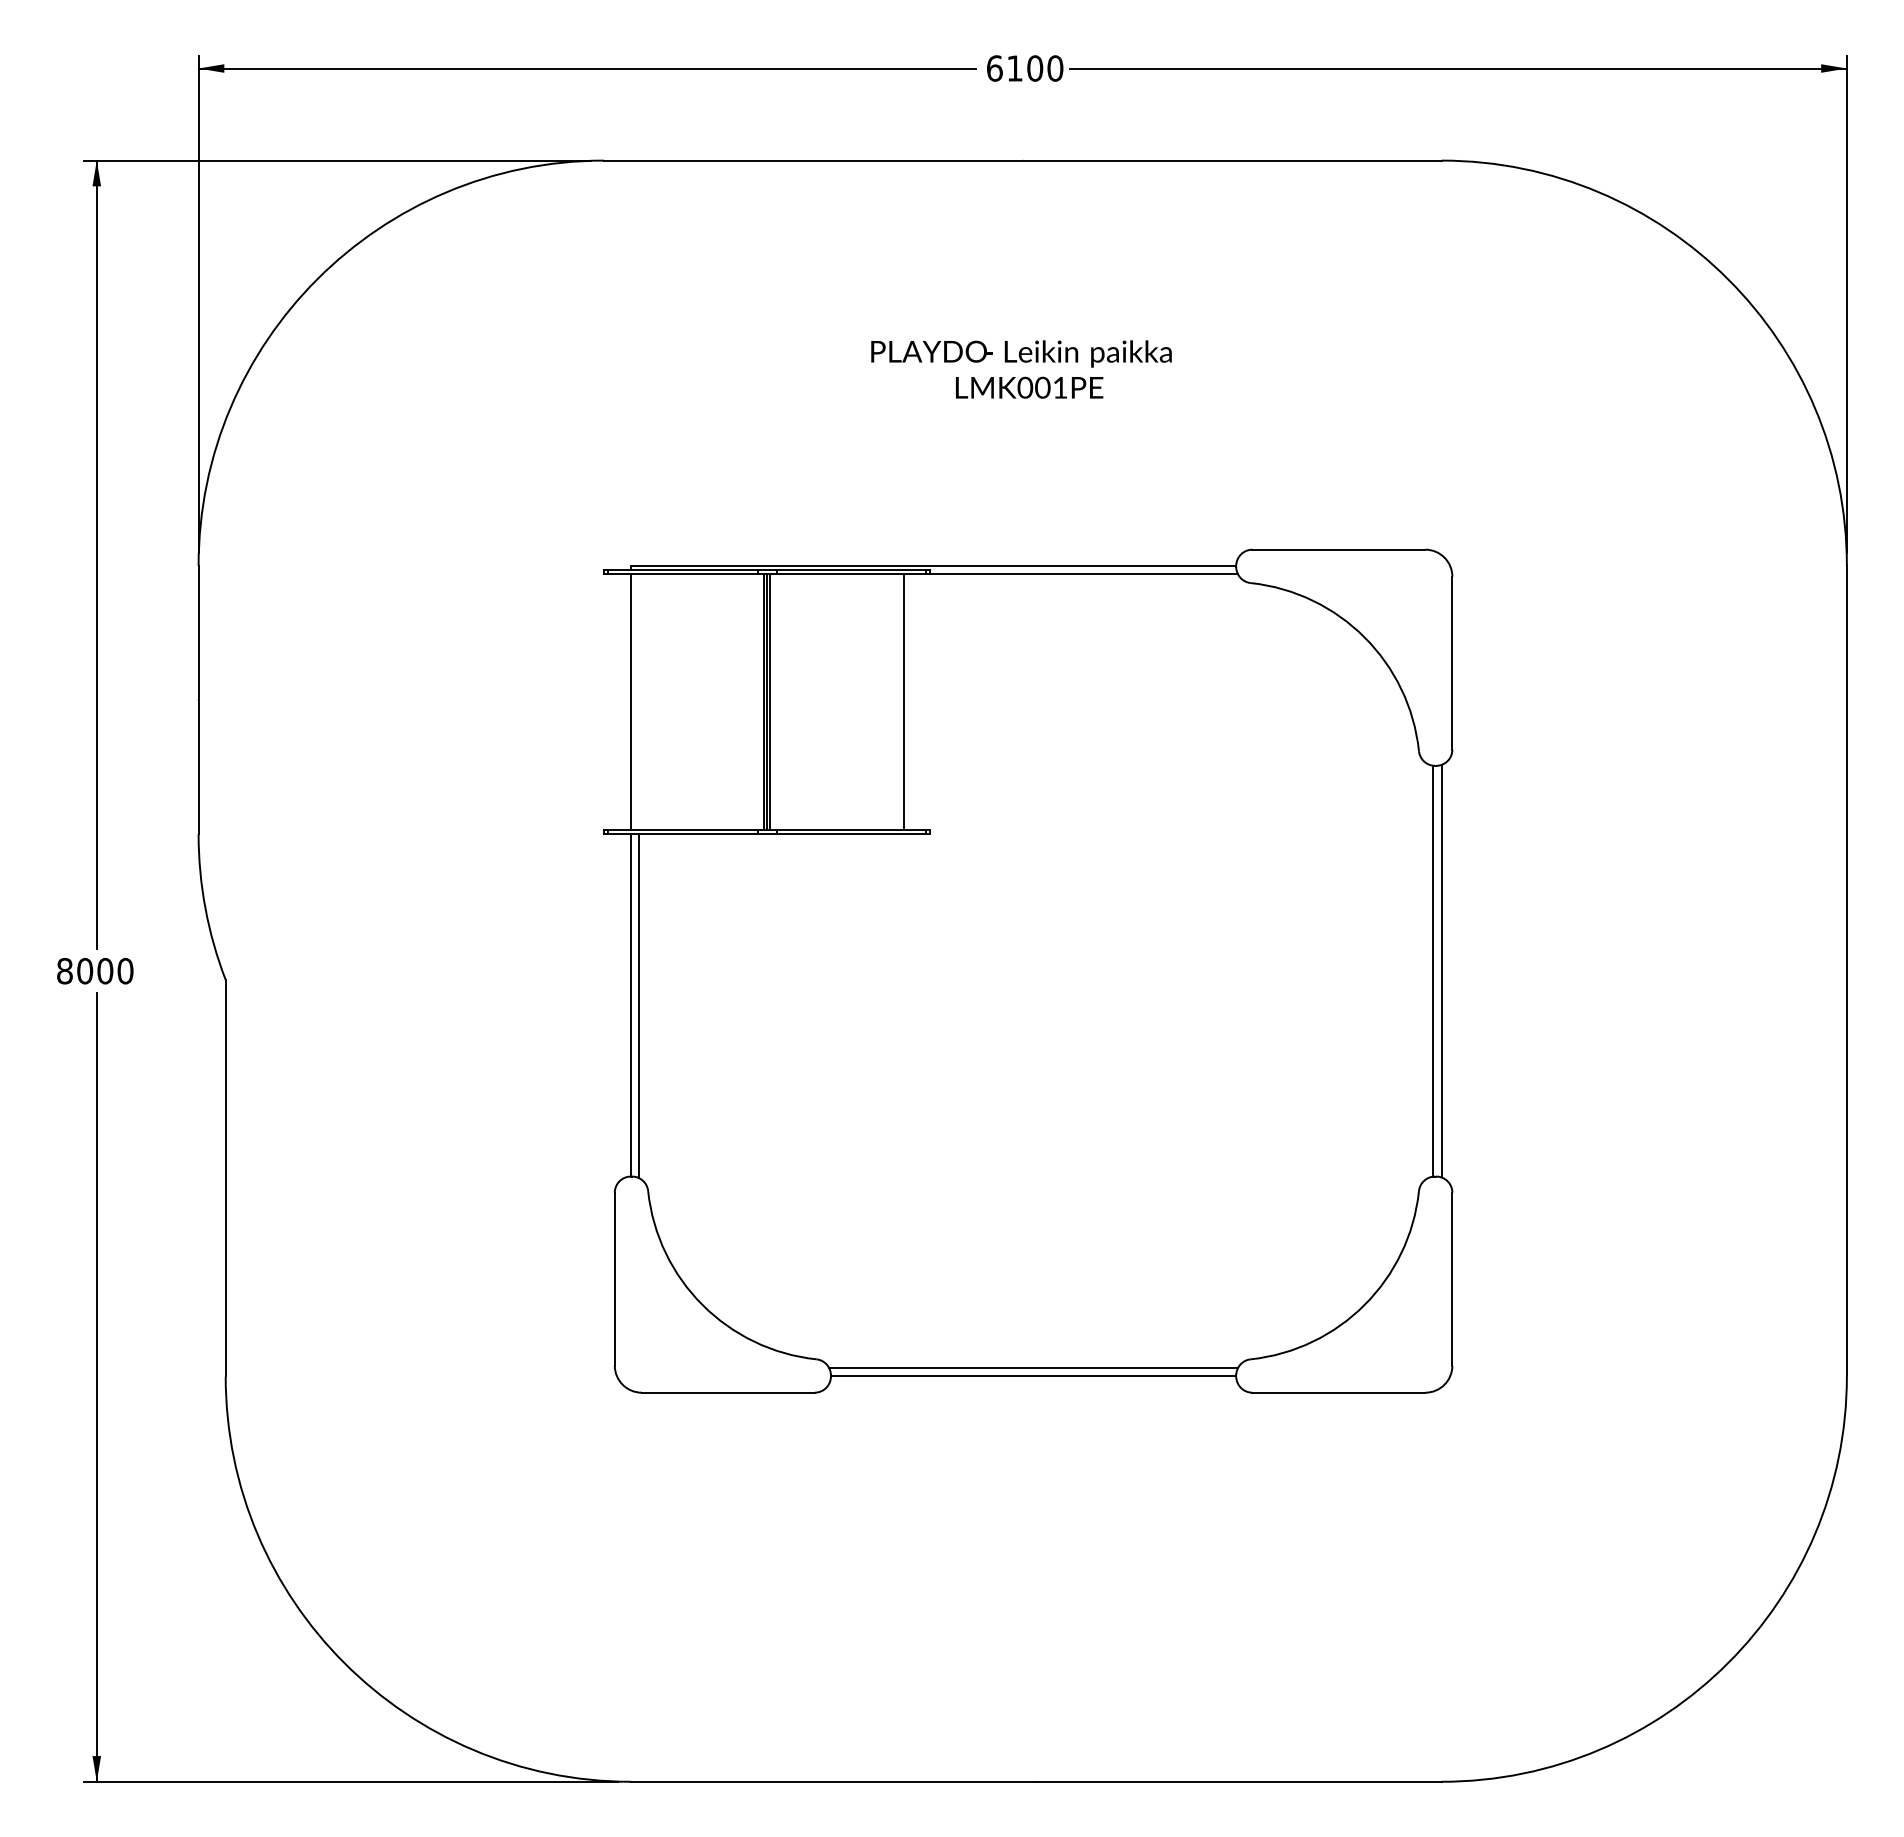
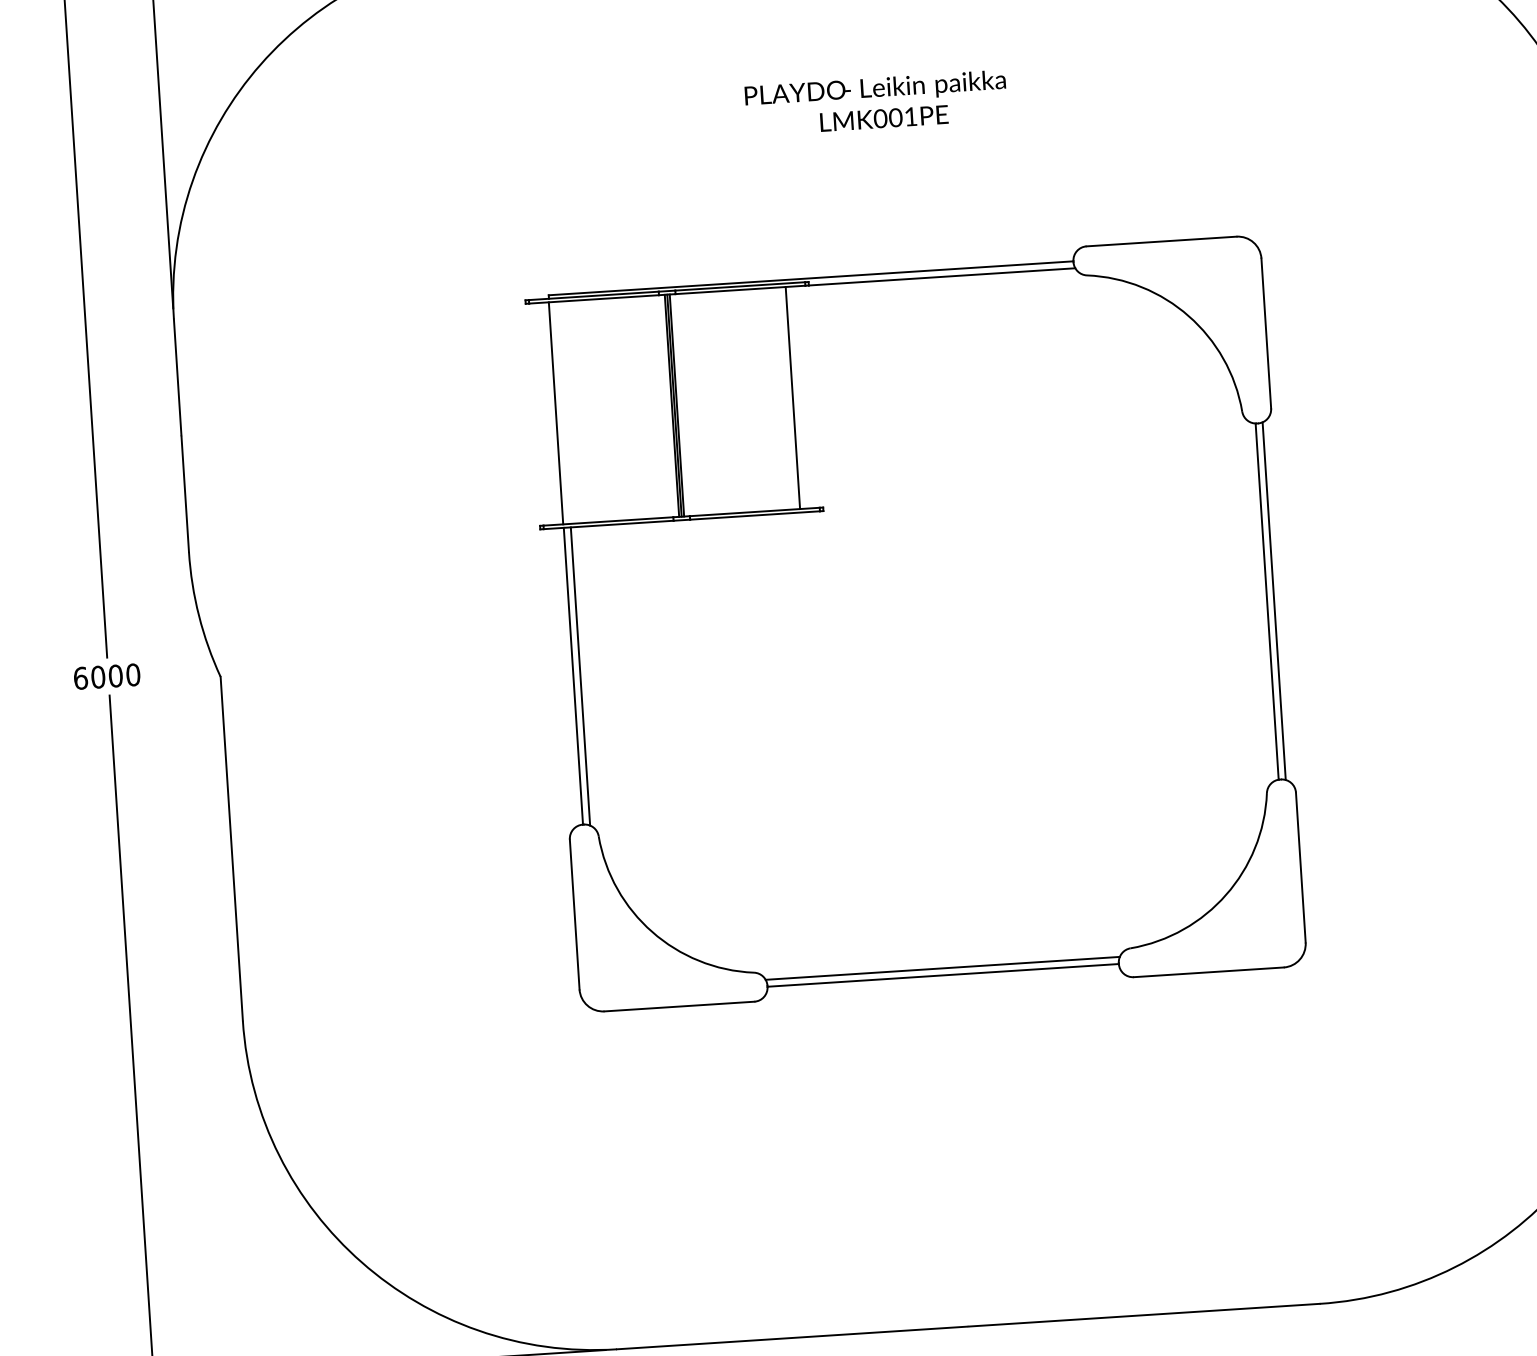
text: (64, 971) -> (80, 678), 8000 -> 6000

